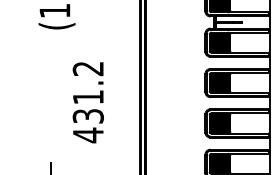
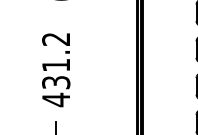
text: (87, 102) -> (55, 70), moved

